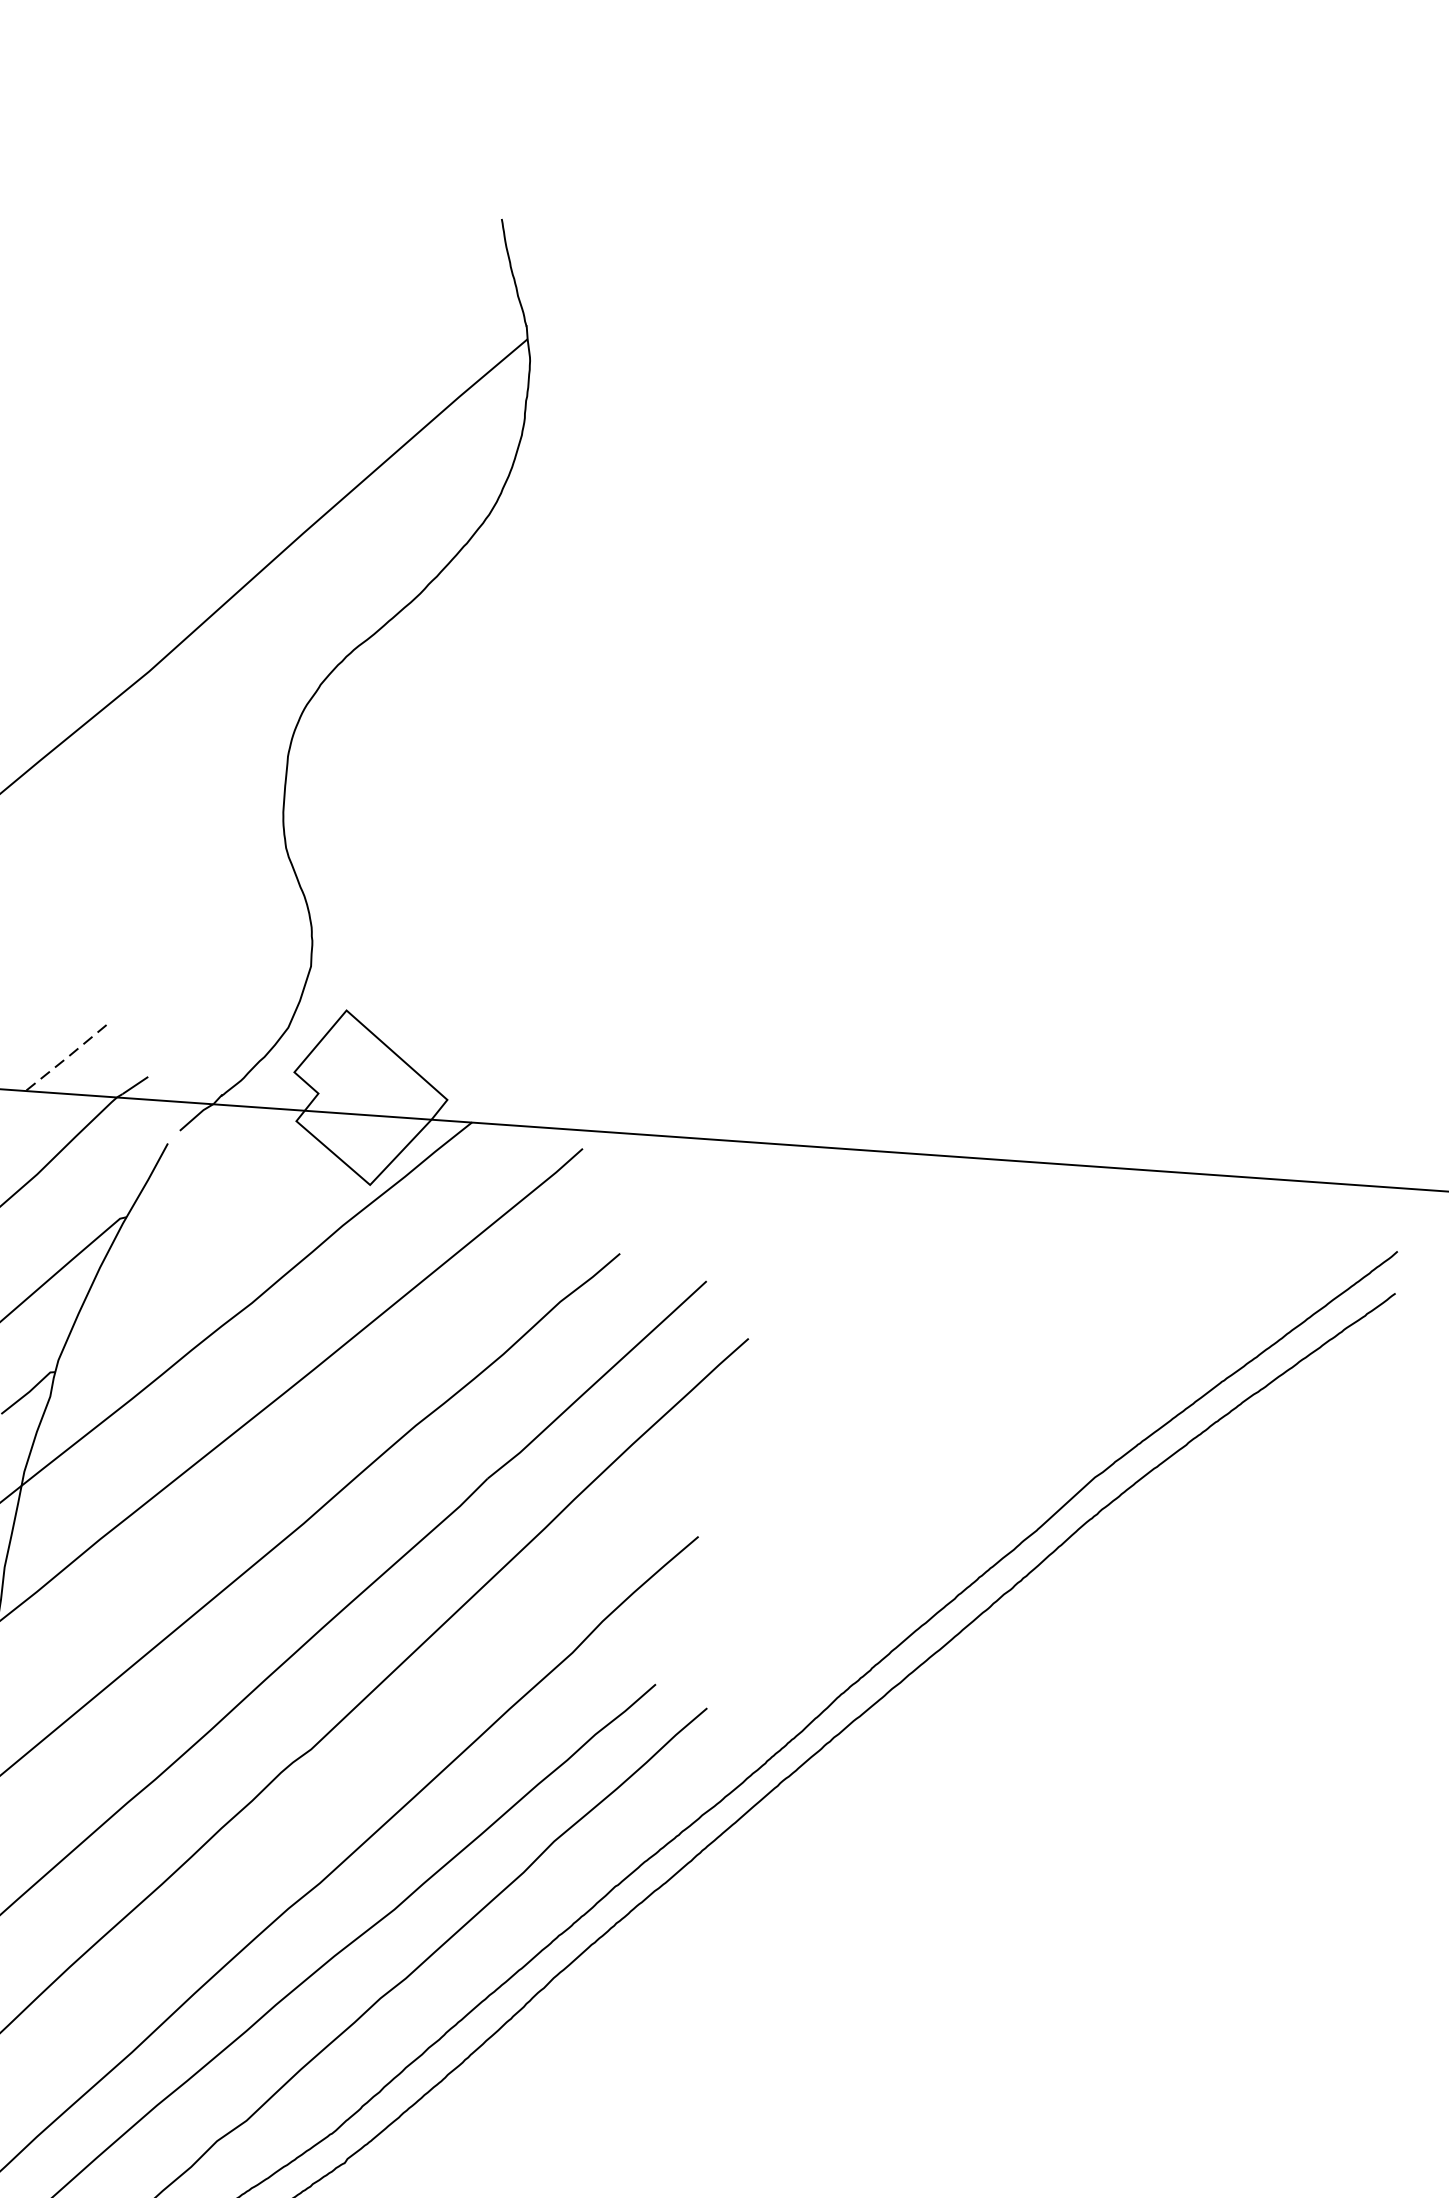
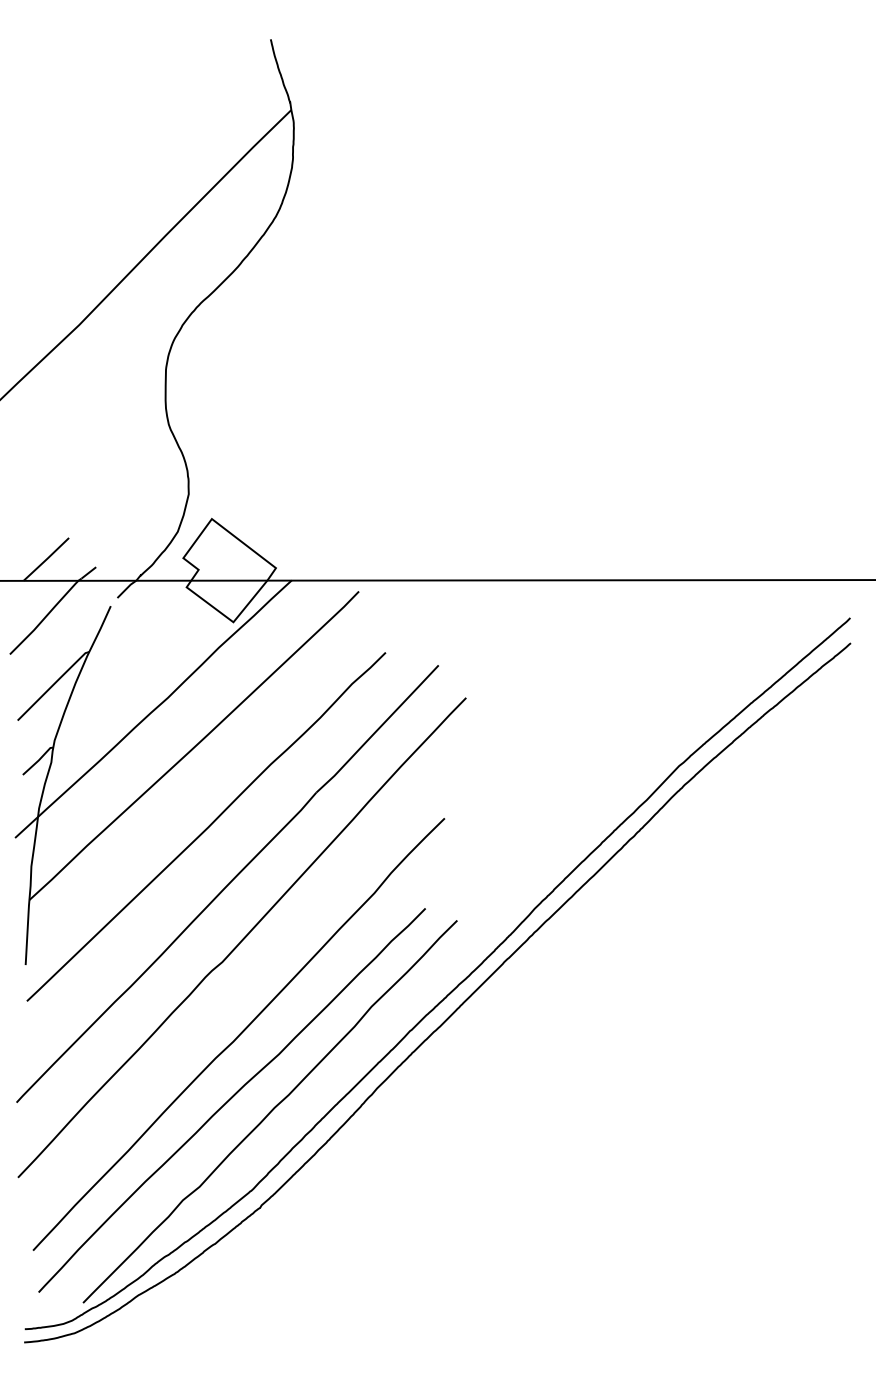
line: (68, 1058) -> (47, 559), dashed -> solid

